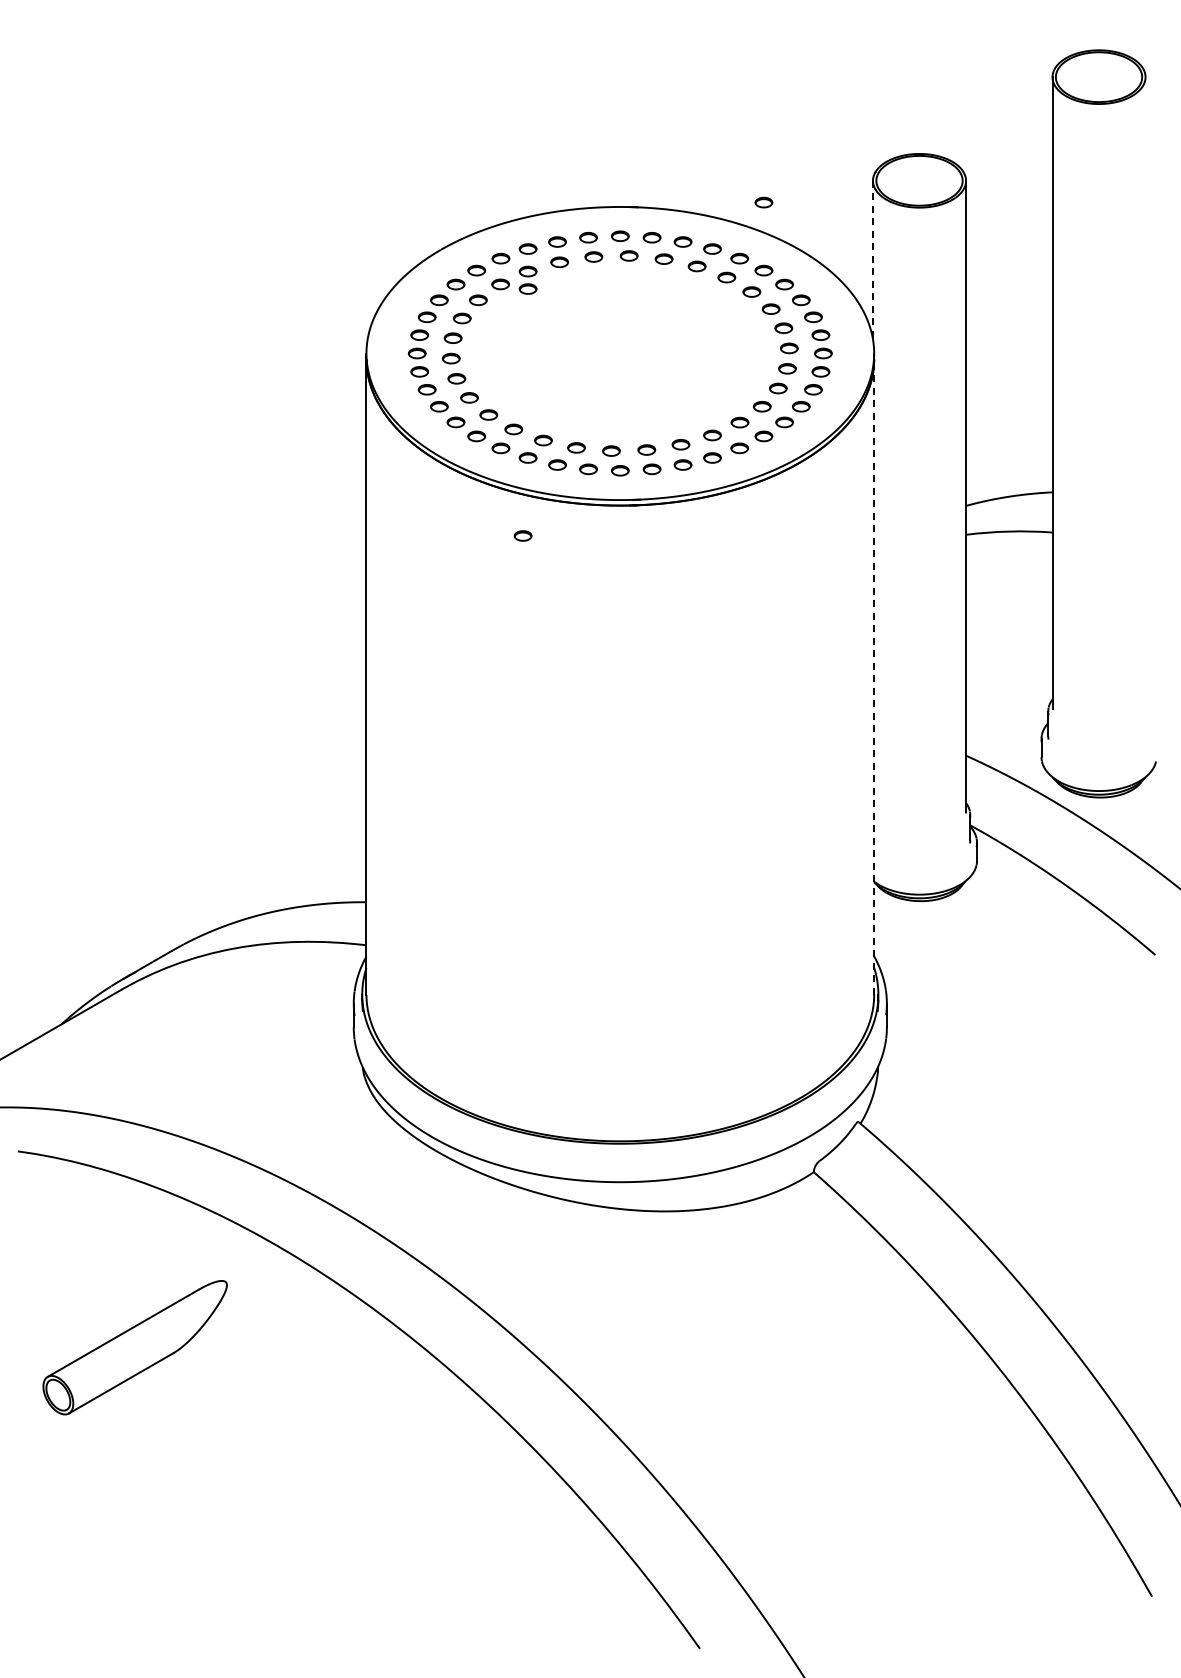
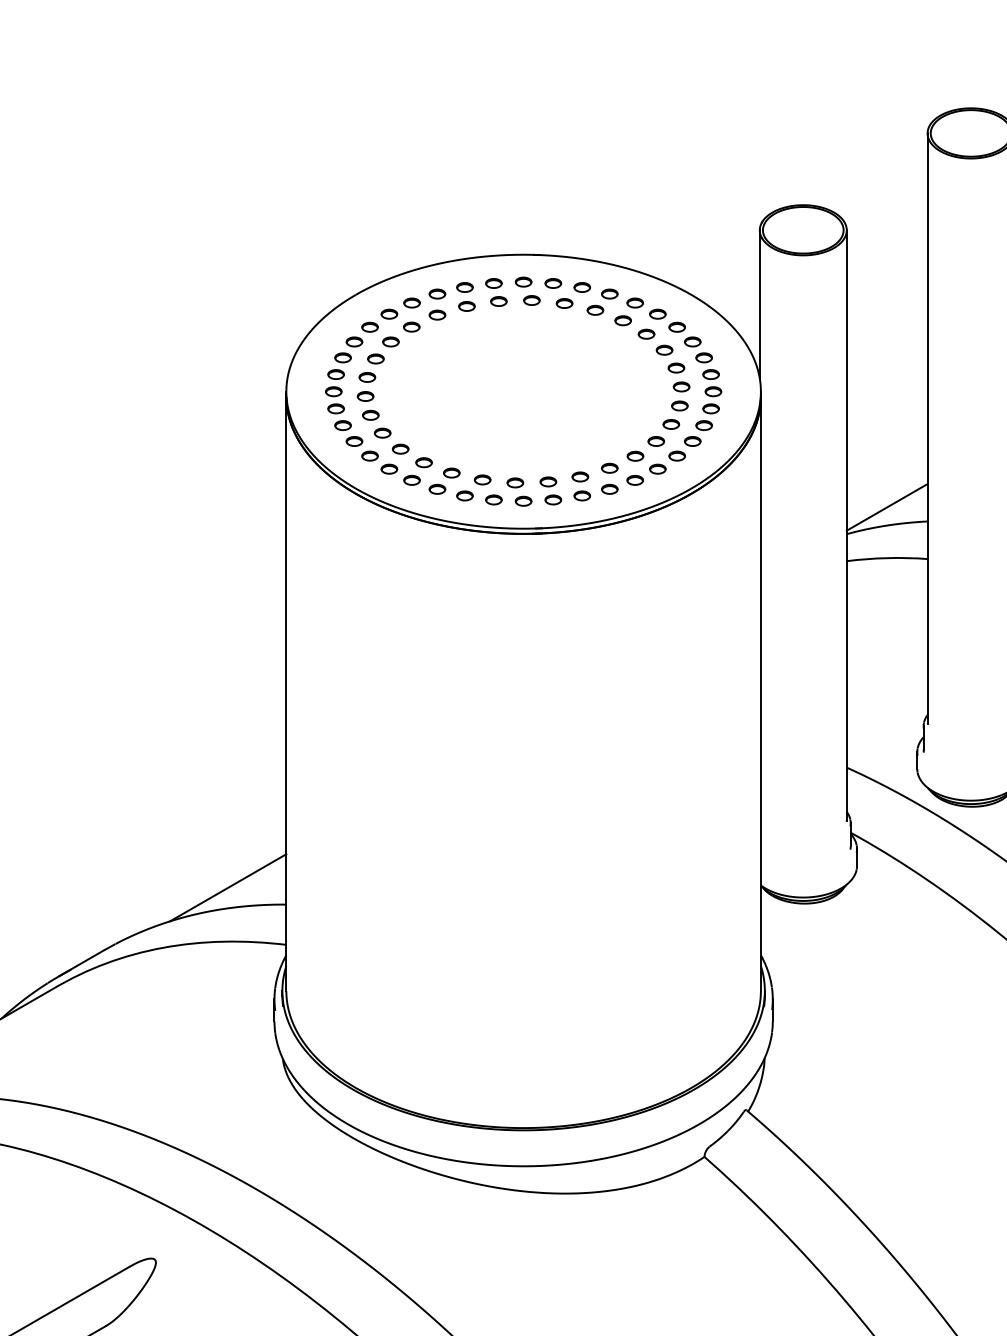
part: (763, 202) -> (657, 250), removed
line: (872, 260) -> (759, 304), dashed -> solid
part: (527, 288) -> (436, 330), removed
line: (1009, 477) -> (887, 507), added
part: (522, 535) -> (432, 561), removed
line: (874, 676) -> (761, 693), dashed -> solid
line: (304, 884) -> (228, 888), added

